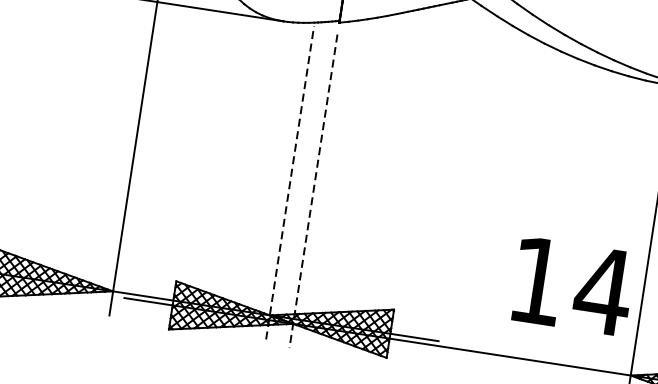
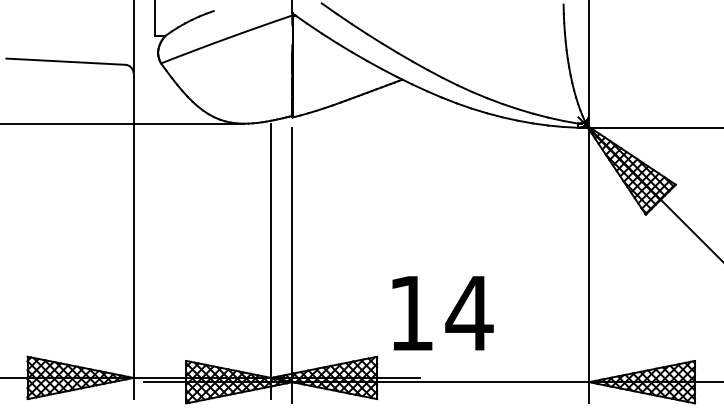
line: (290, 182) -> (271, 261), dashed -> solid
line: (313, 191) -> (292, 265), dashed -> solid
text: (572, 286) -> (442, 313), moved

